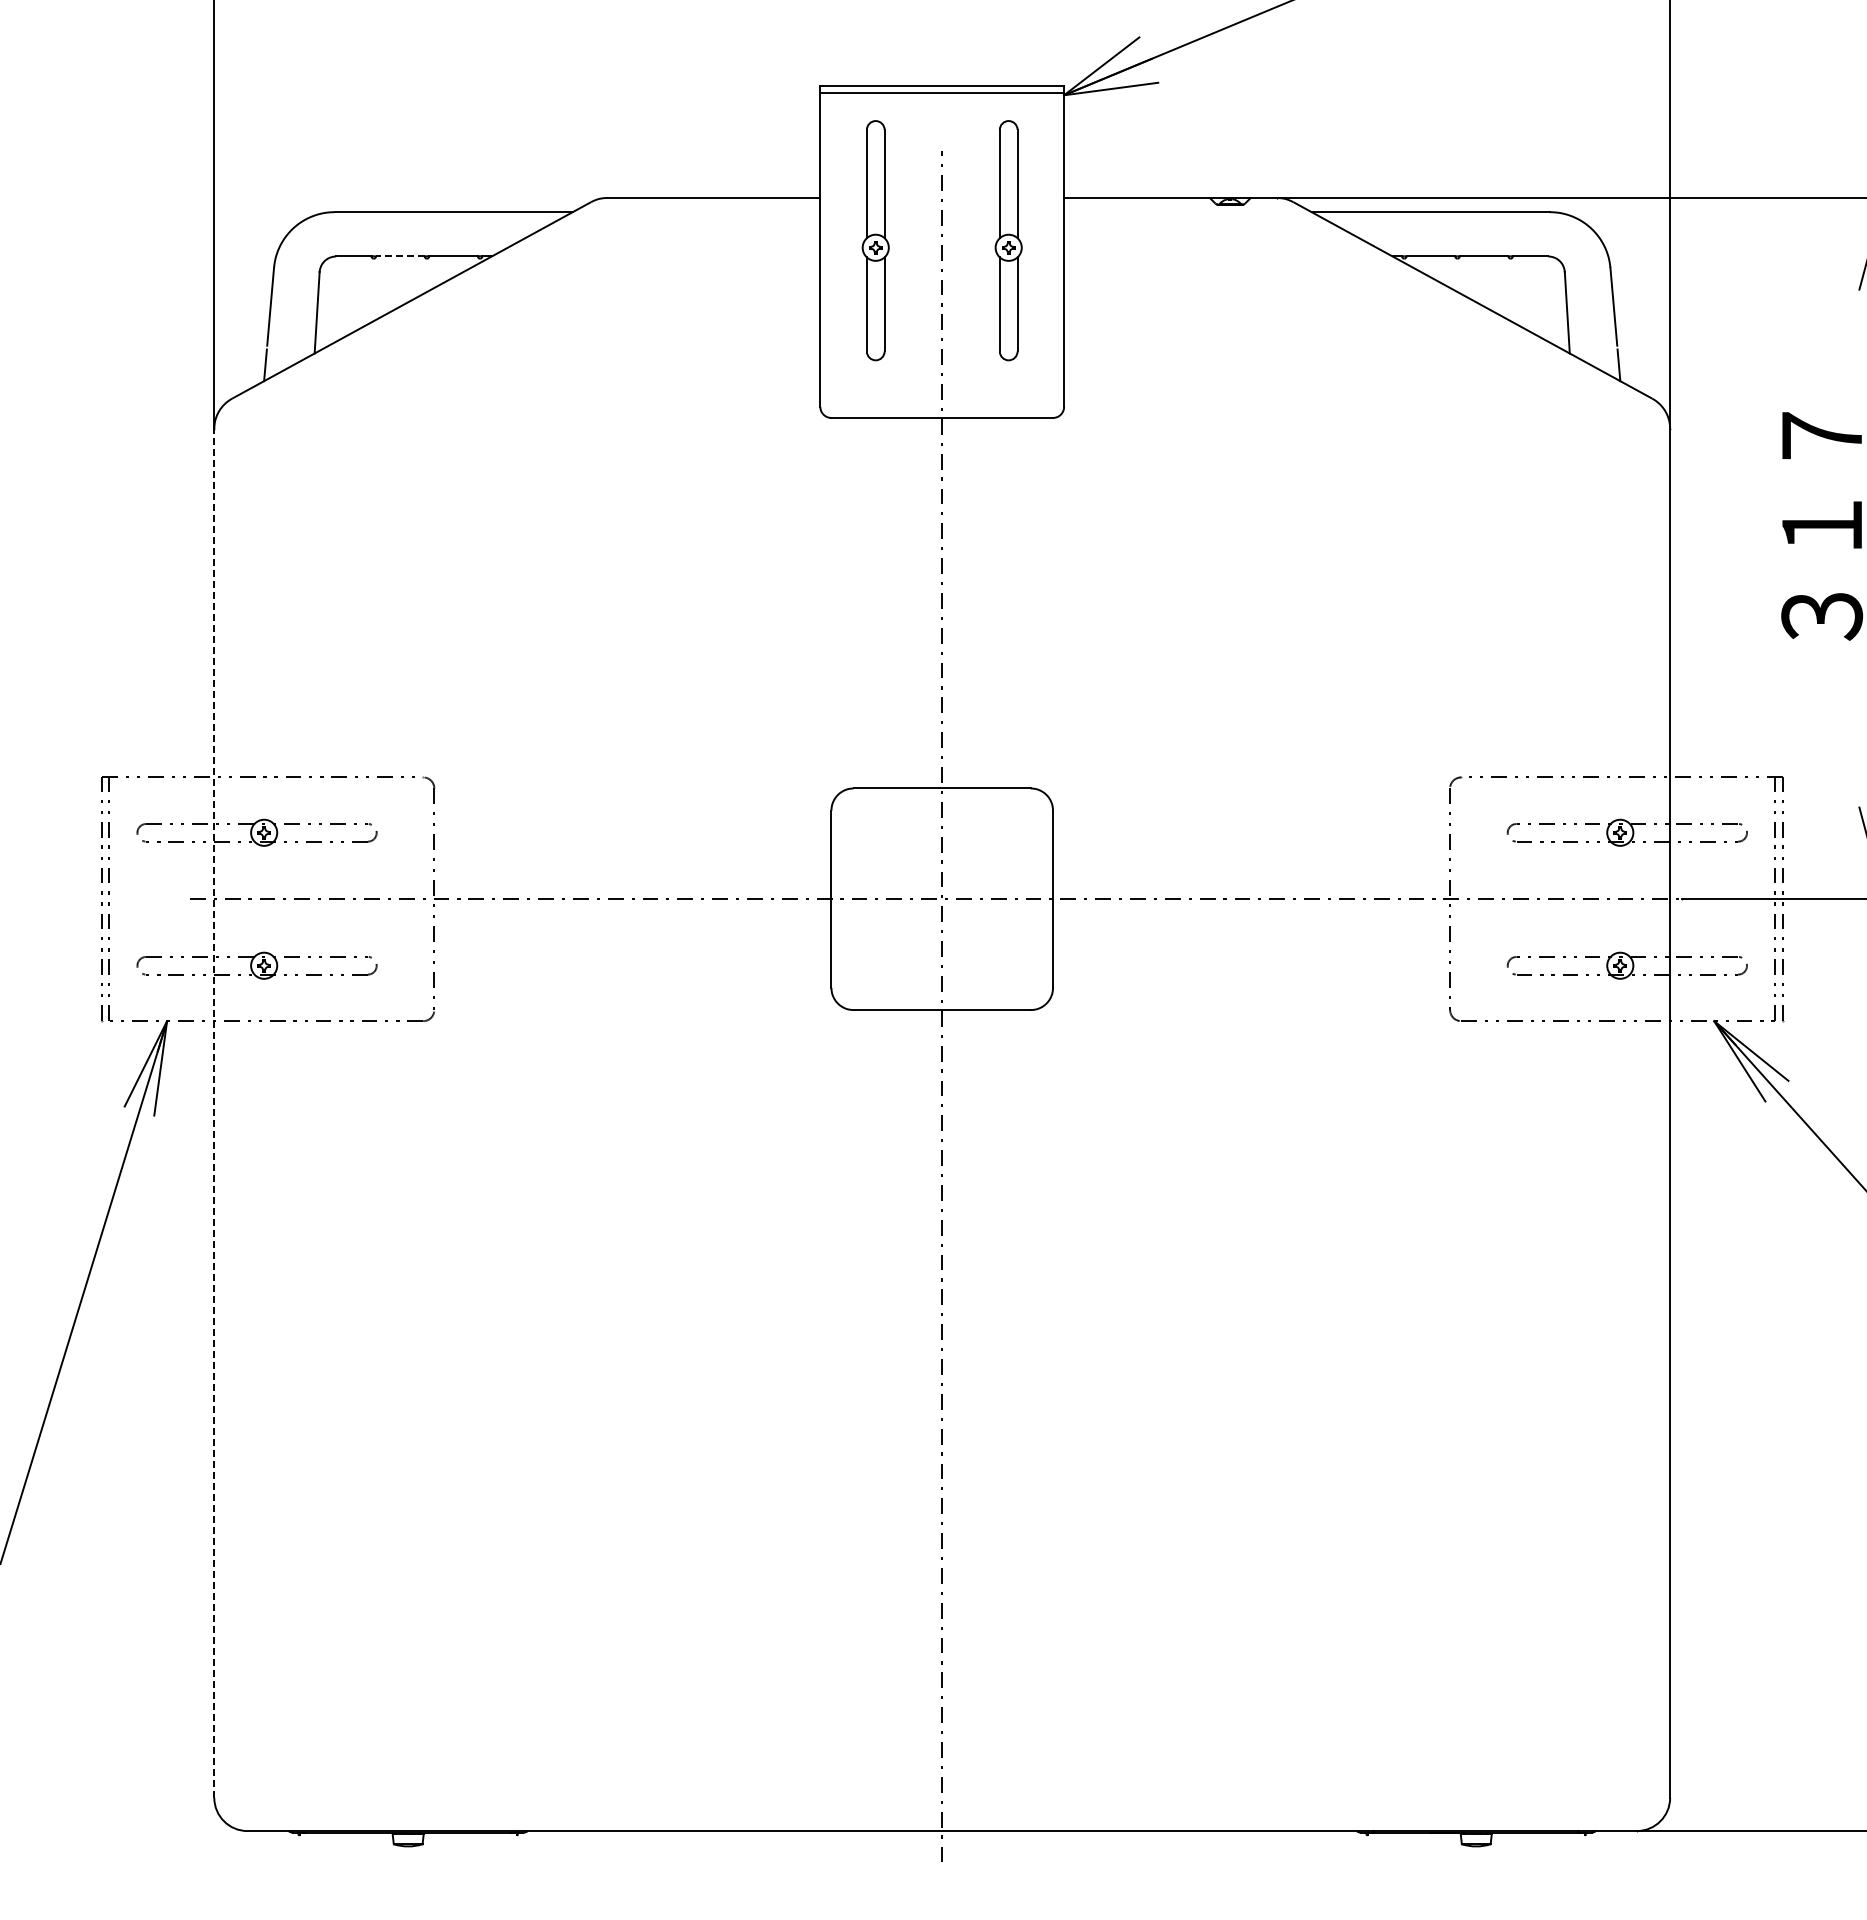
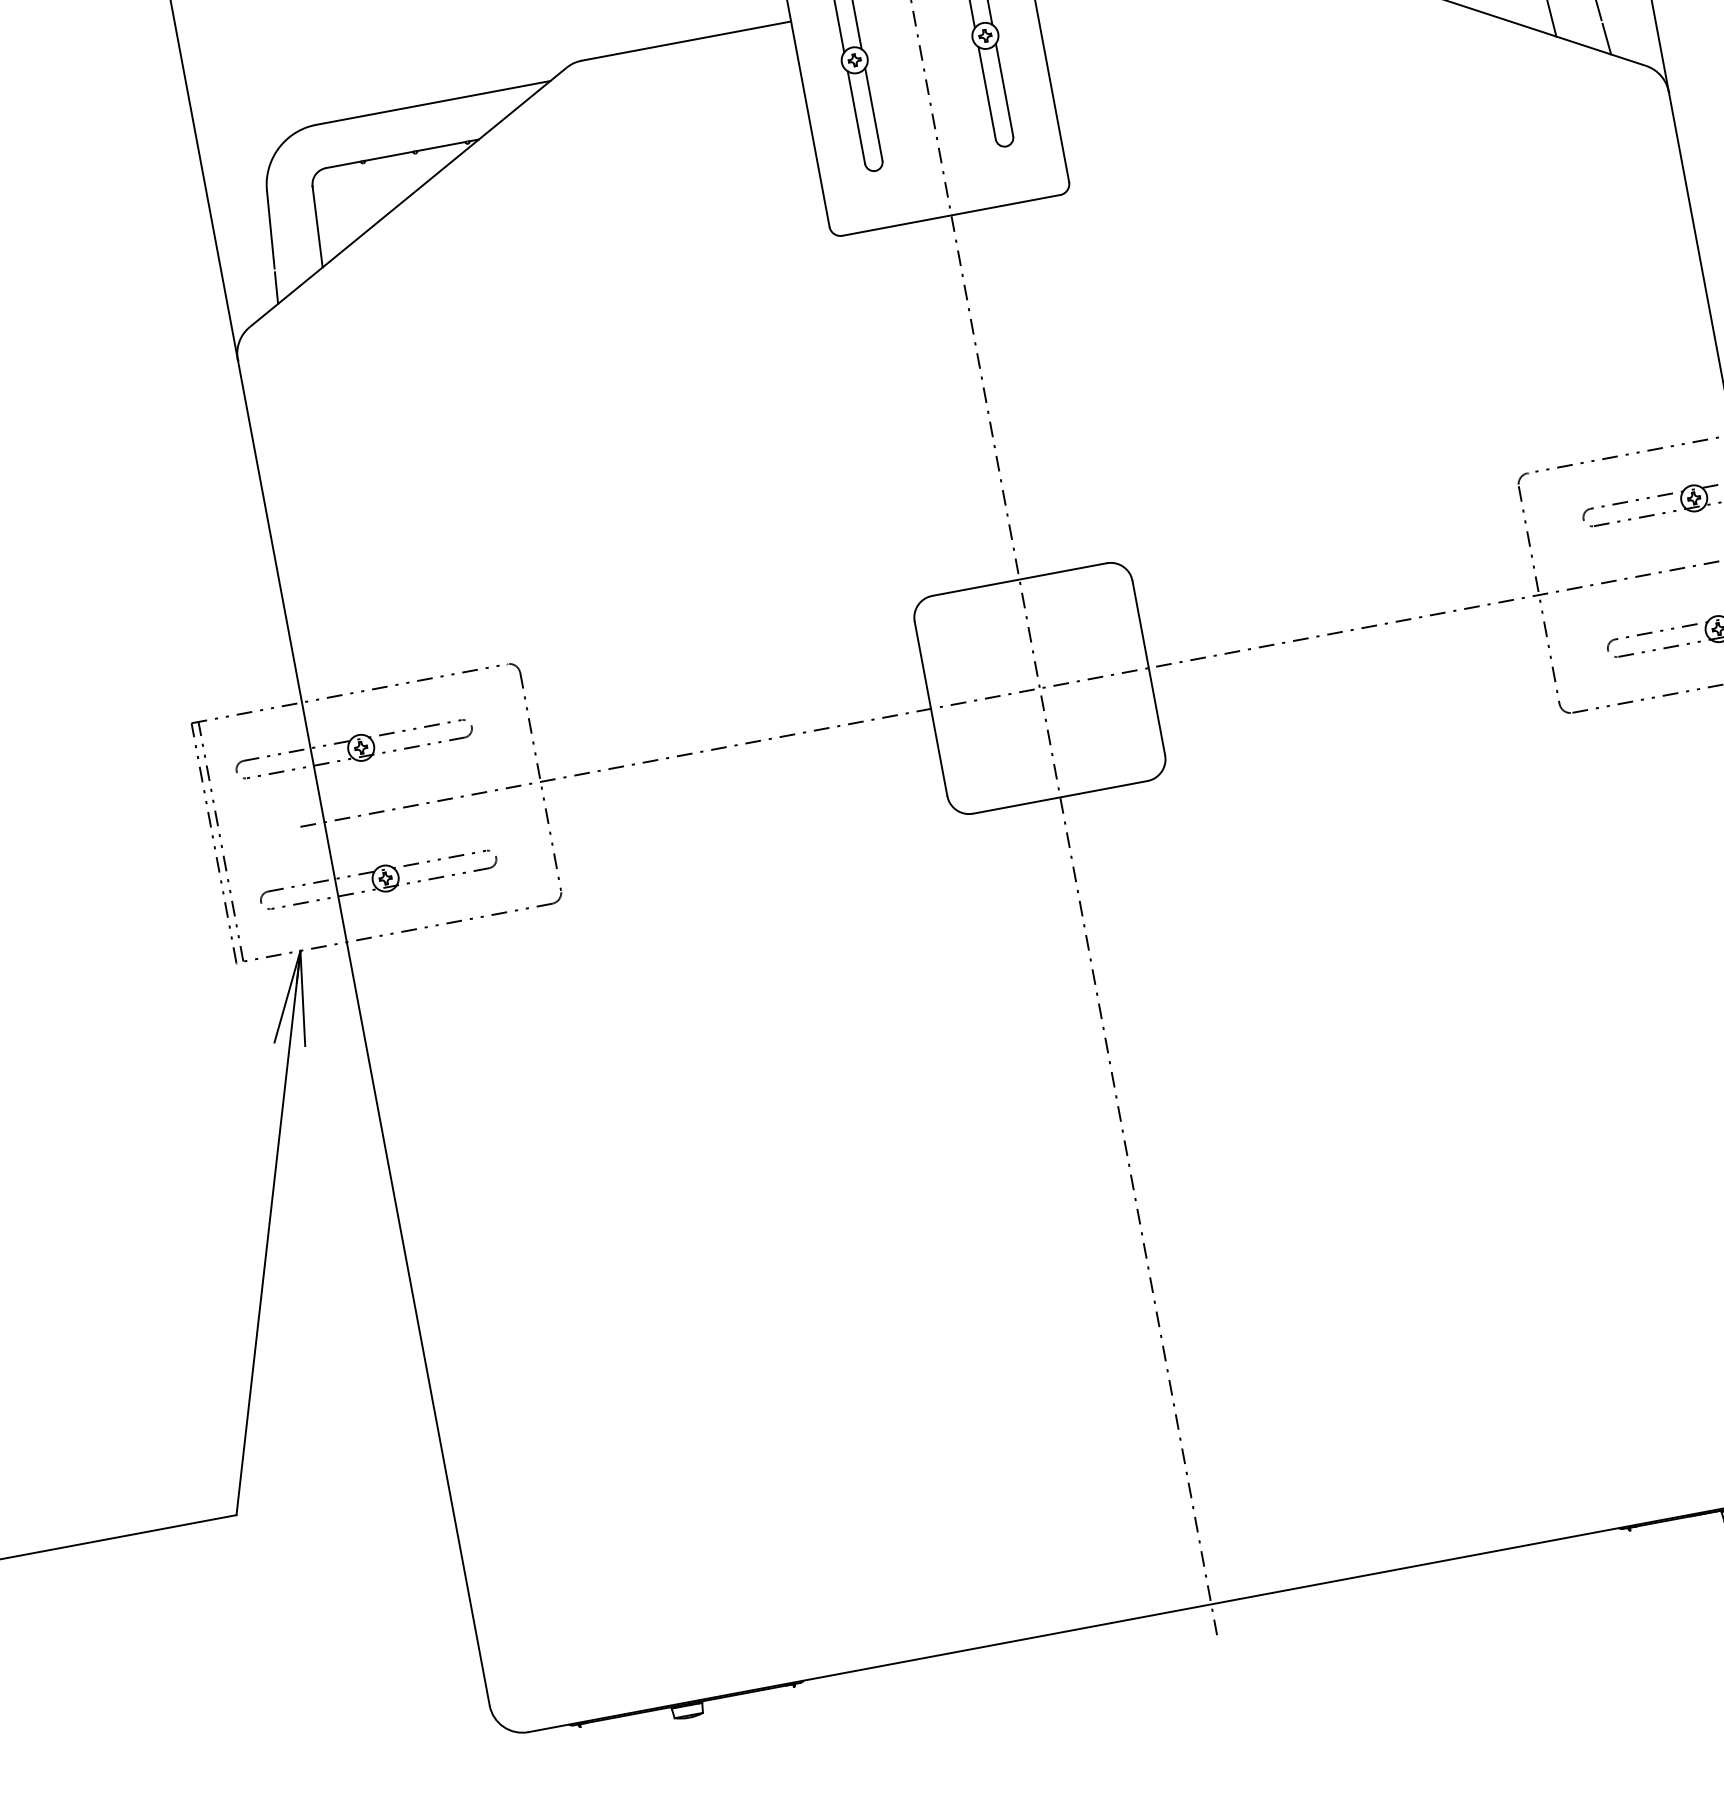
line: (399, 256) -> (388, 156), dashed -> solid
line: (214, 1113) -> (364, 1032), dashed -> solid

